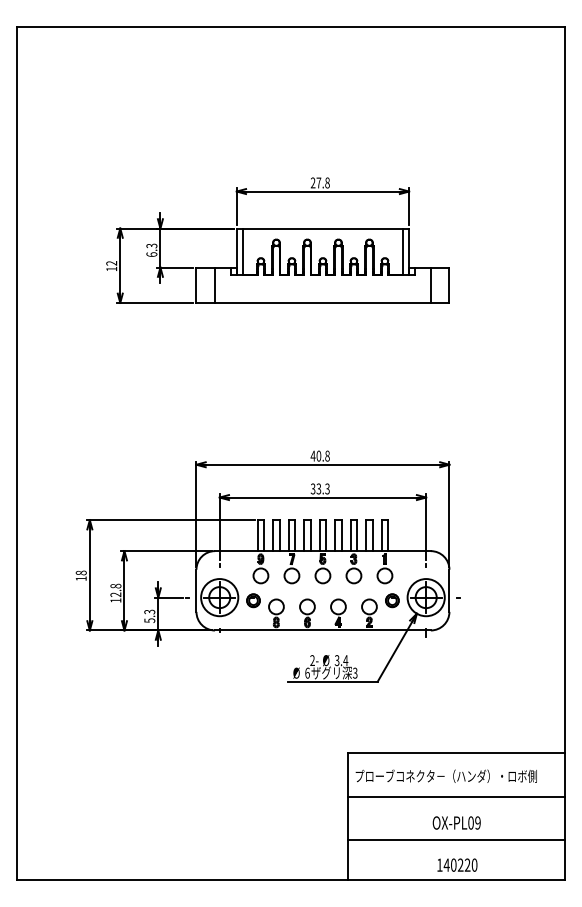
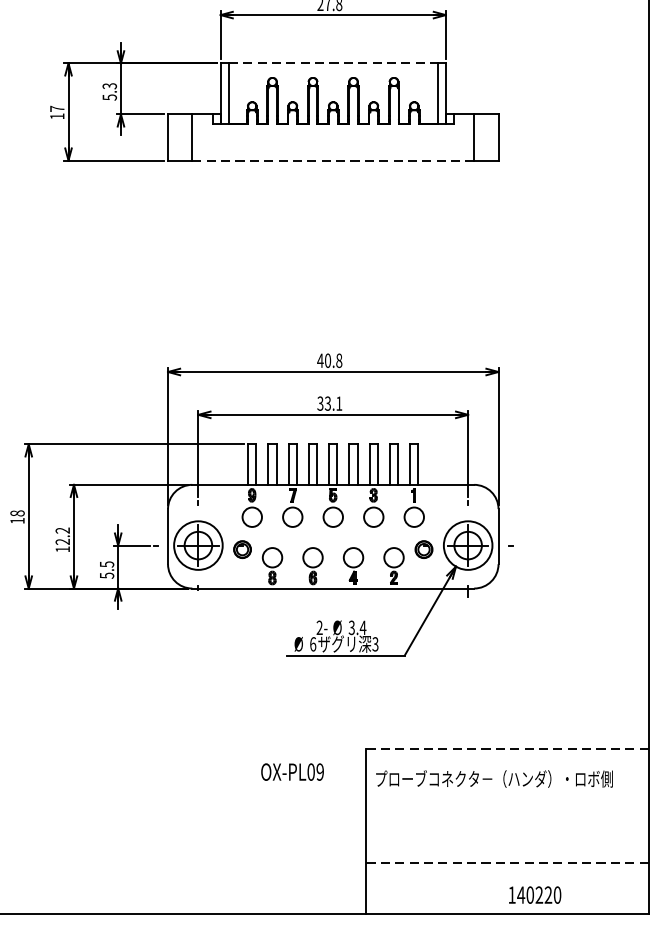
line: (322, 228) -> (332, 63), solid -> dashed
text: (151, 254) -> (109, 97), 6.3 -> 5.3
text: (111, 263) -> (57, 109), 12 -> 17
line: (322, 302) -> (332, 160), solid -> dashed
text: (327, 488) -> (339, 403), 33.3 -> 33.1
text: (115, 585) -> (62, 529), 12.8 -> 12.2
text: (149, 611) -> (106, 563), 5.3 -> 5.5
line: (456, 753) -> (507, 749), solid -> dashed
line: (456, 796) -> (507, 805), removed
text: (456, 822) -> (292, 771), moved
line: (456, 840) -> (507, 862), solid -> dashed
text: (457, 864) -> (535, 894), moved

